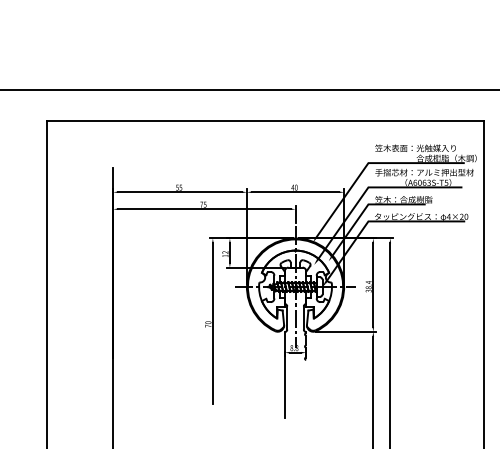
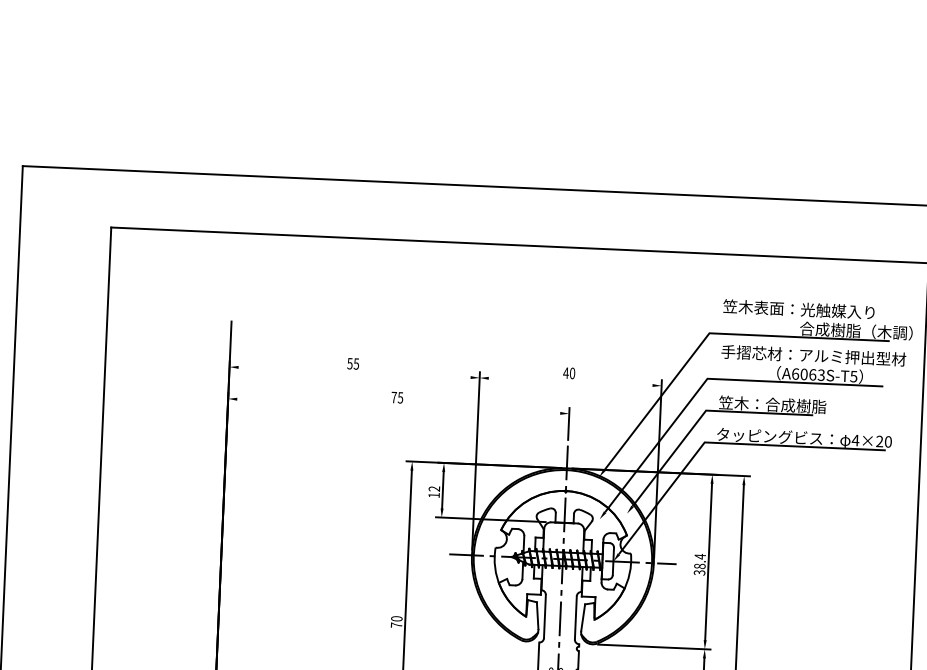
line: (180, 192) -> (355, 372), removed
line: (295, 192) -> (570, 382), removed
line: (204, 209) -> (398, 406), removed

